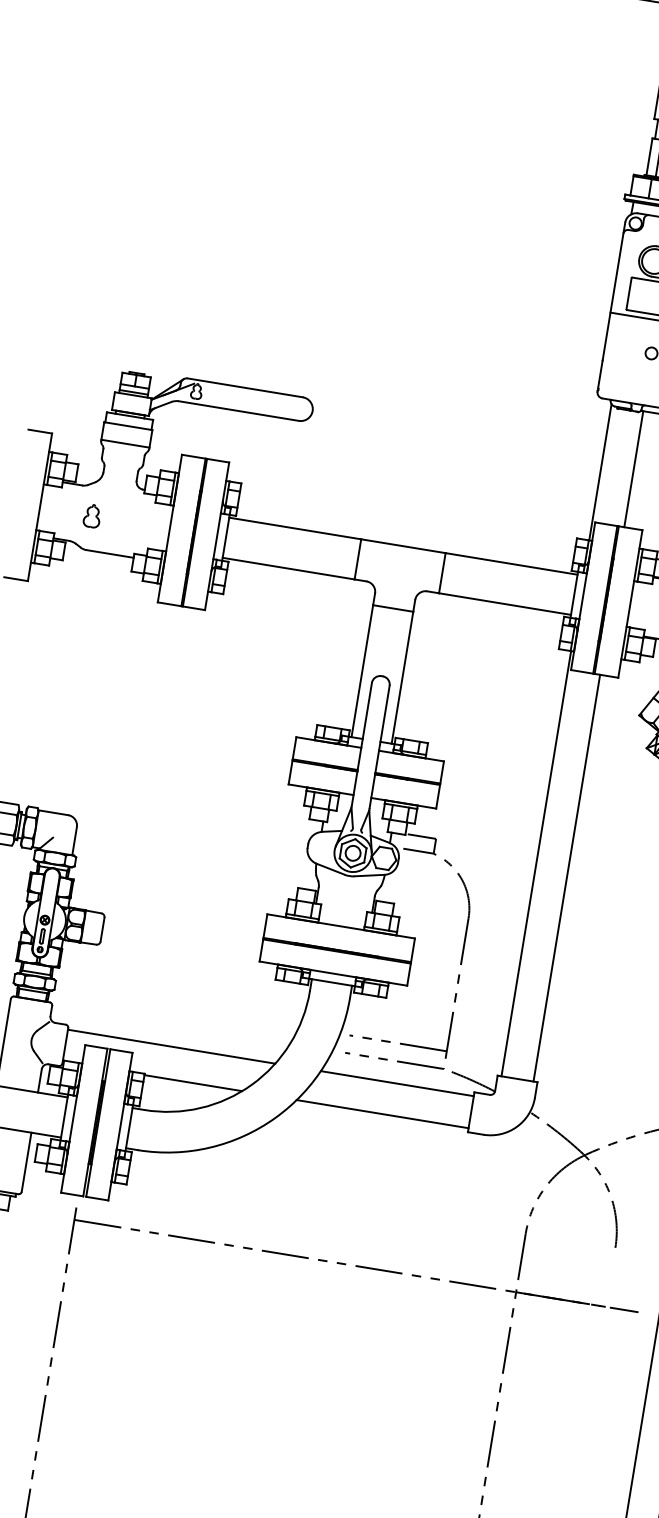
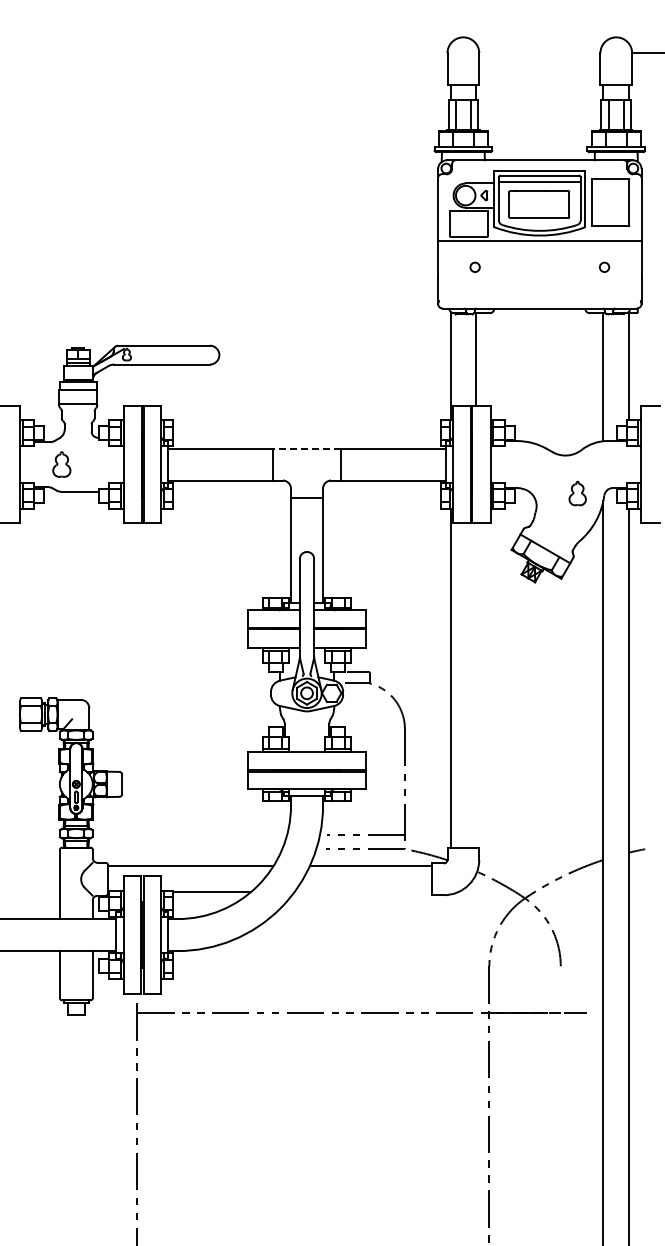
part: (92, 515) -> (61, 464), size x1.4
line: (404, 546) -> (307, 448), solid -> dashed
line: (567, 878) -> (476, 685), removed
line: (381, 1114) -> (362, 892), removed

